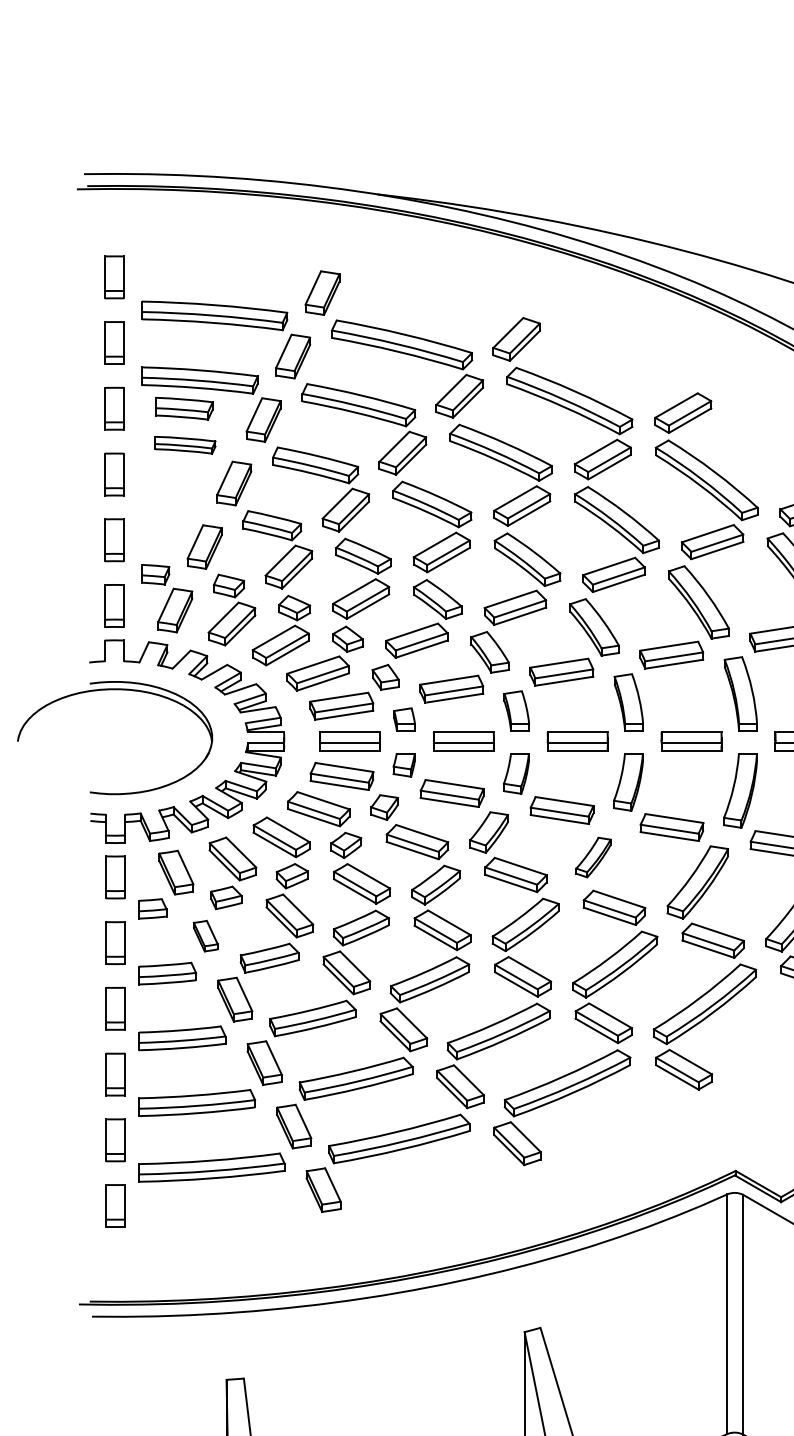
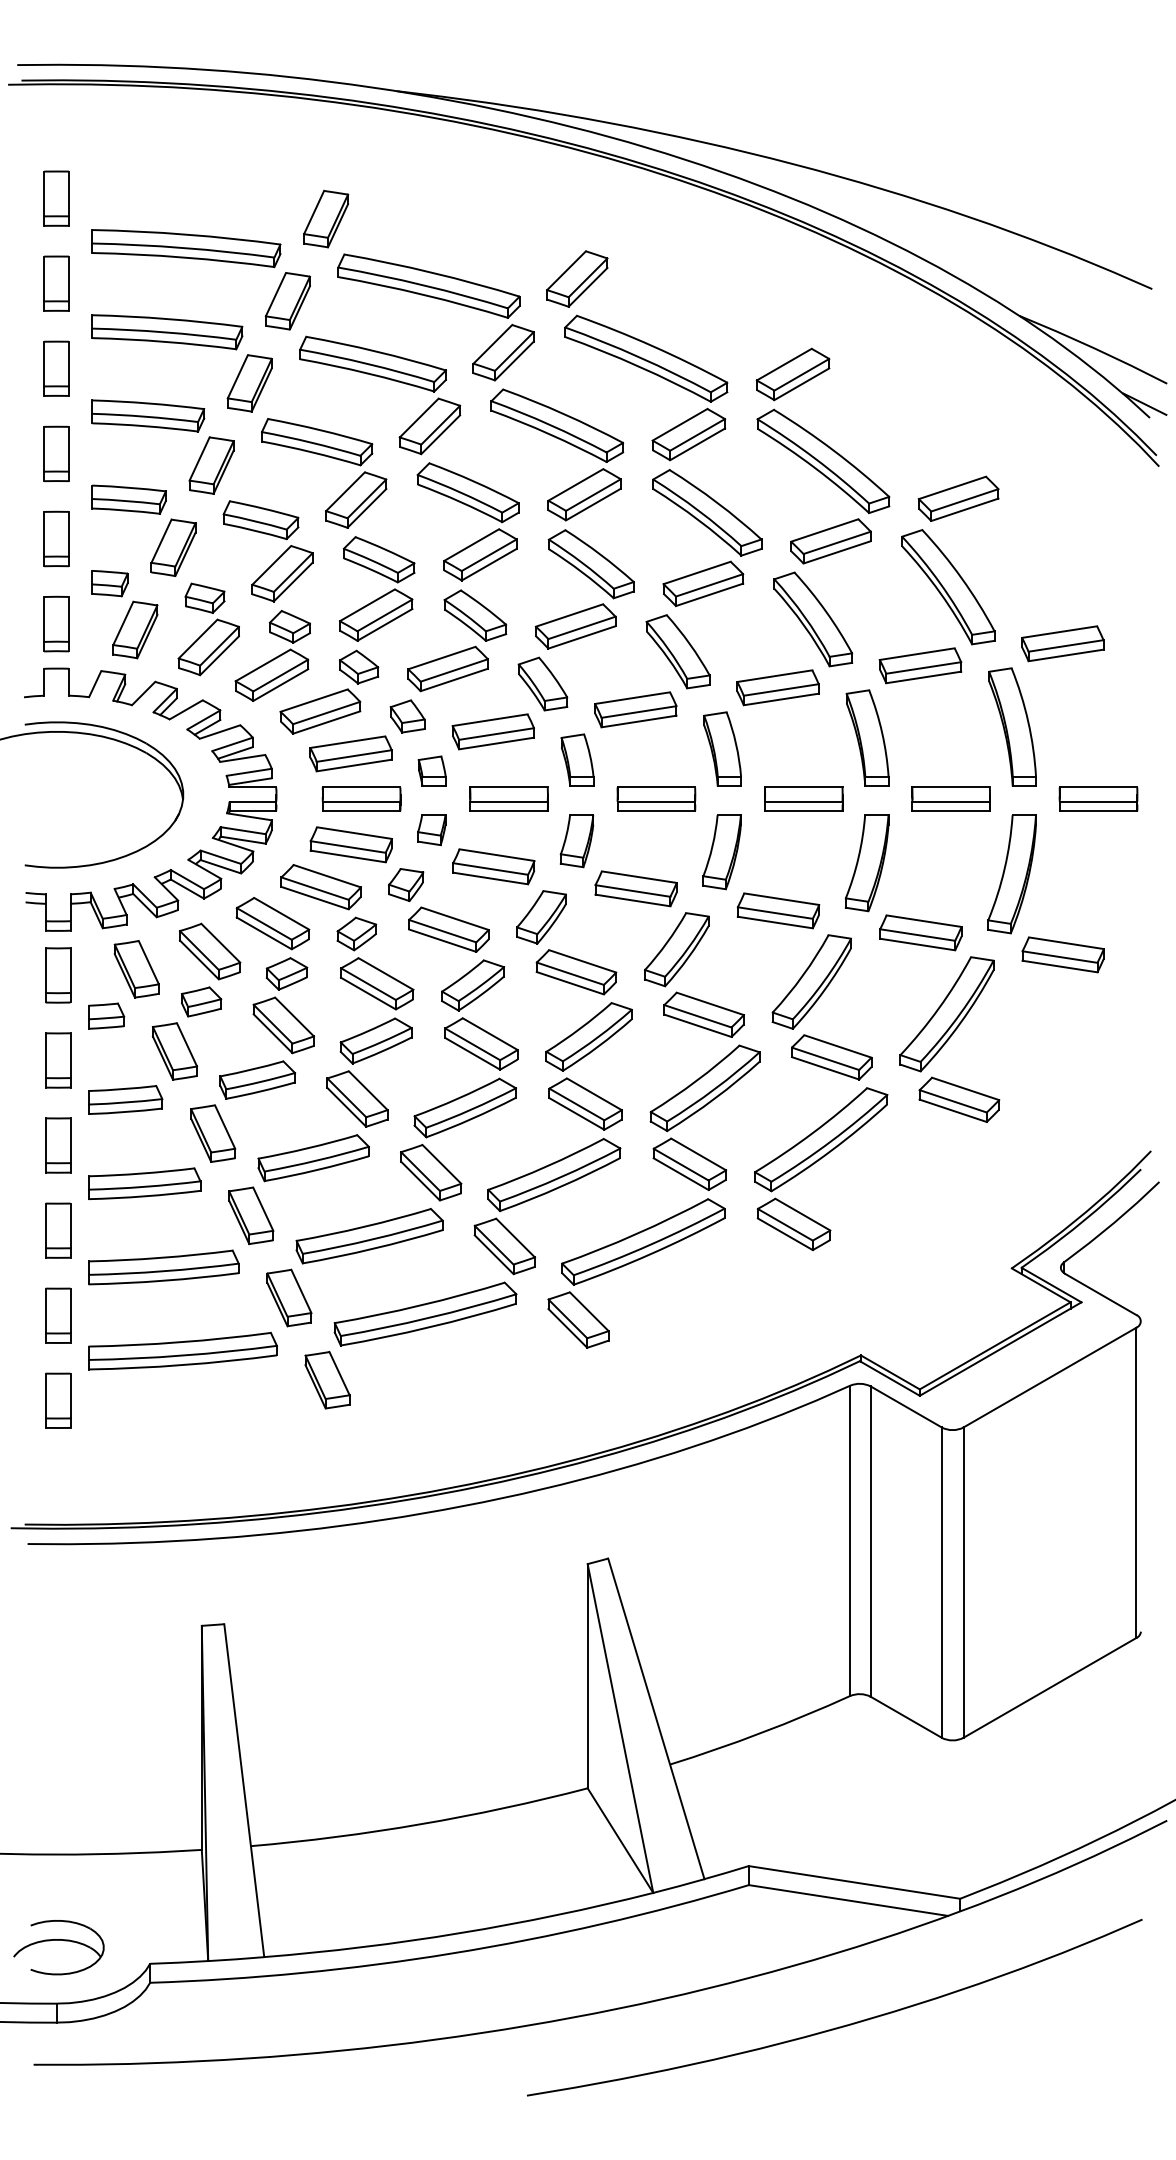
part: (183, 408) -> (128, 499), moved
part: (185, 444) -> (148, 415), size x1.43
part: (593, 857) -> (676, 949), size x1.43
part: (205, 936) -> (174, 1051), size x1.43

